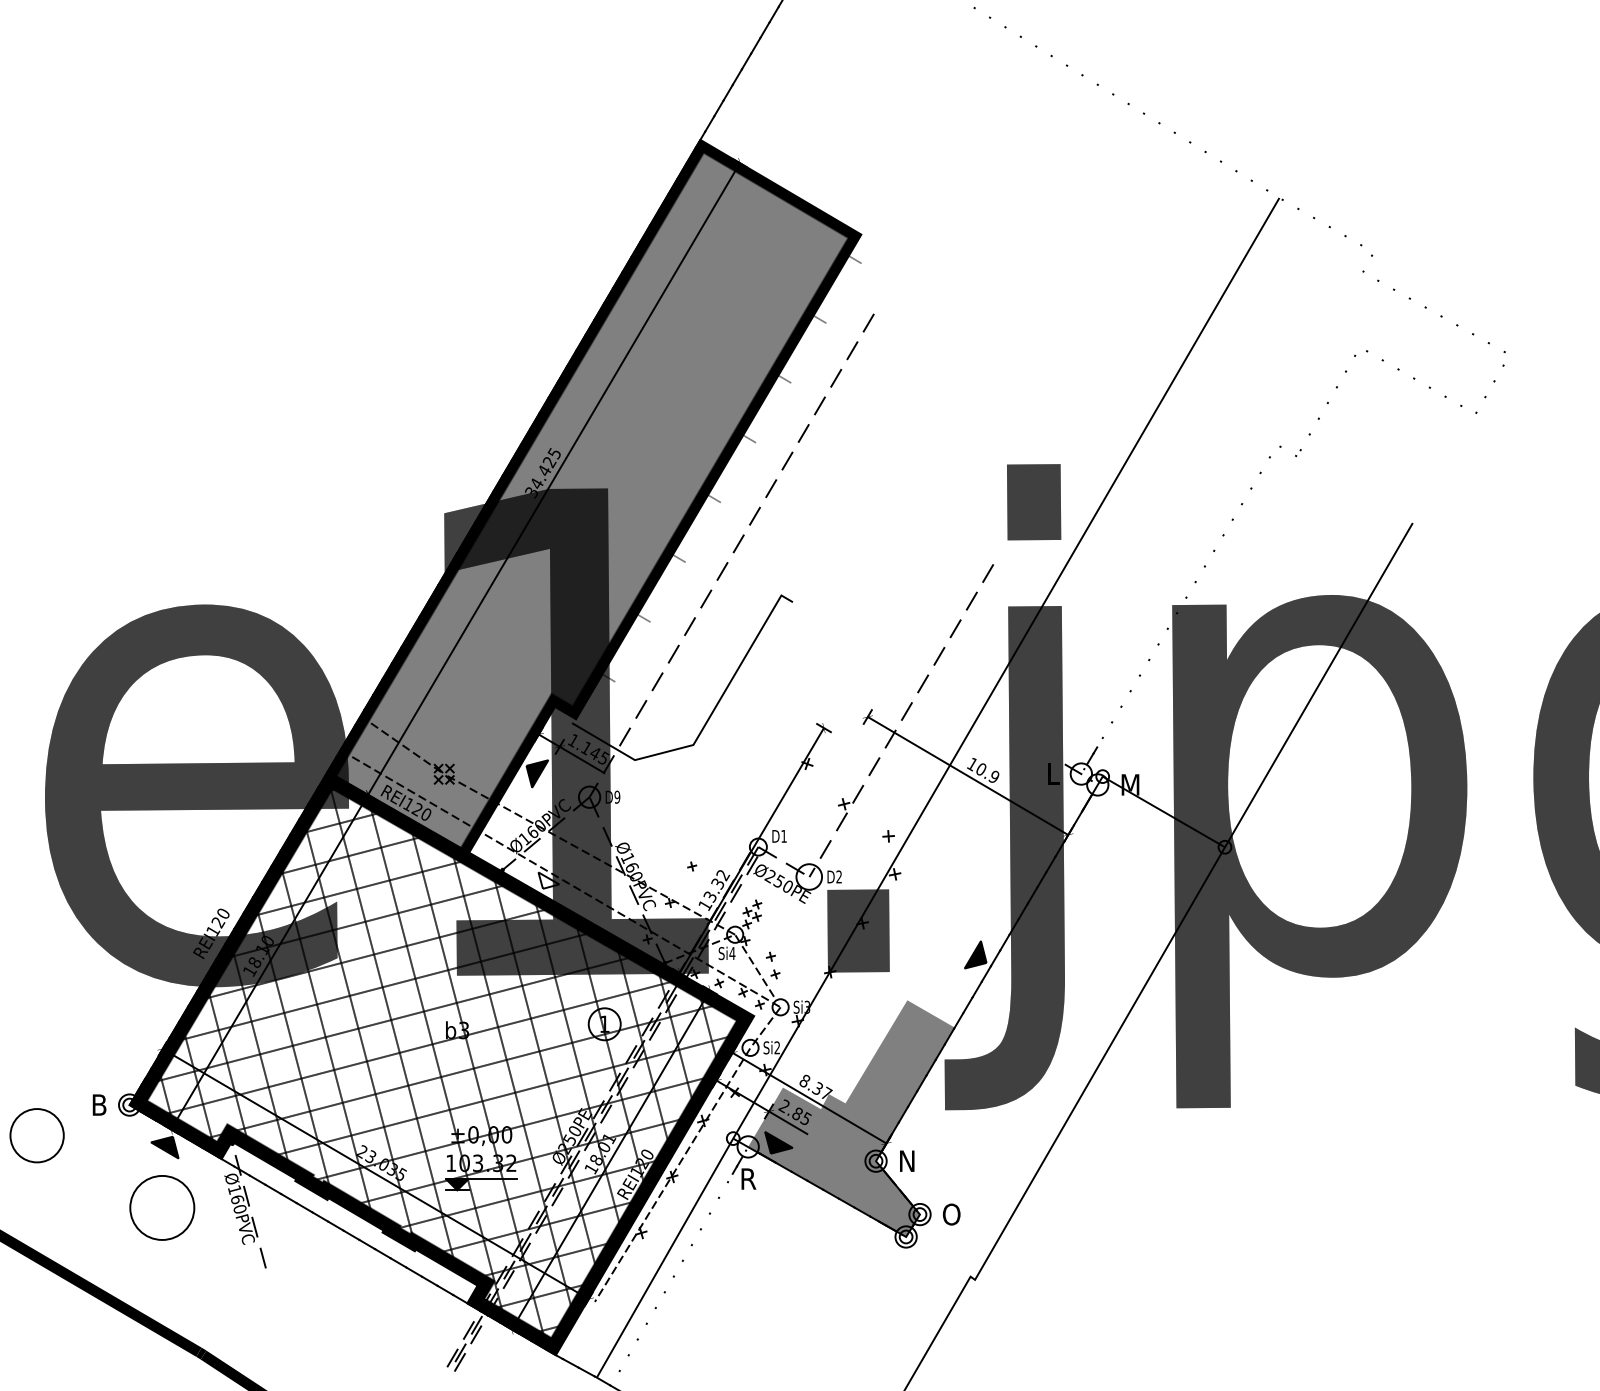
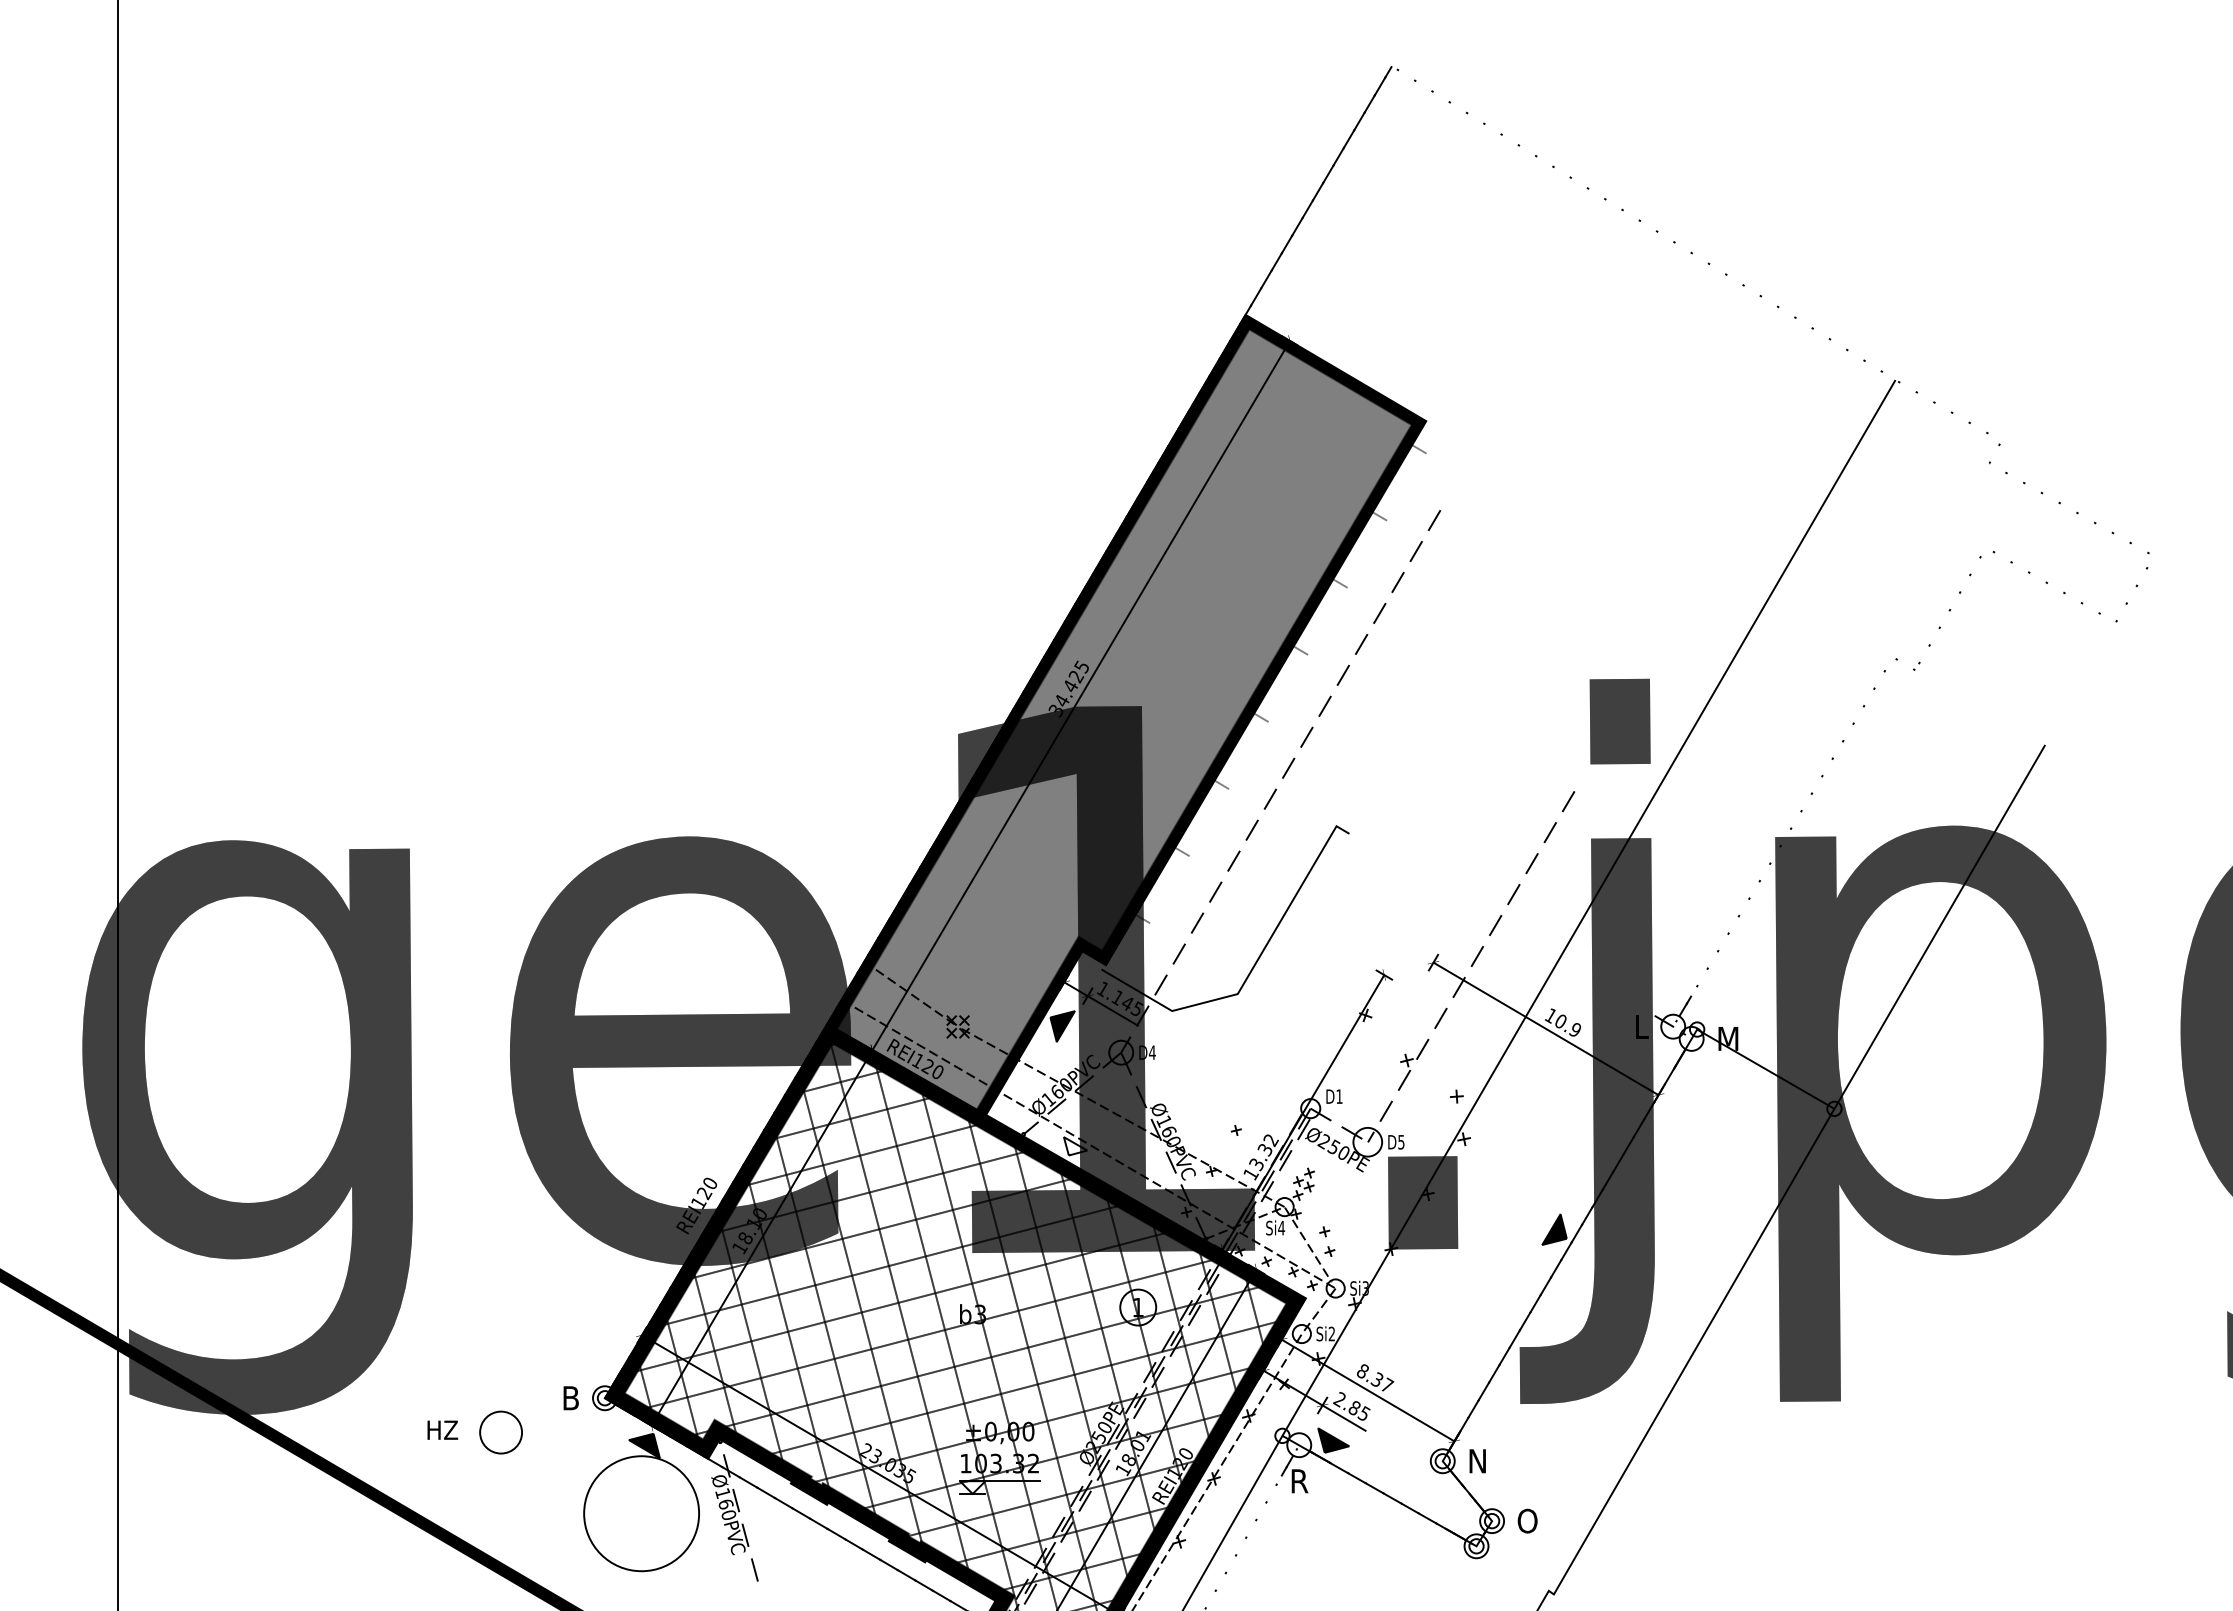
text: (616, 797) -> (1151, 1052), D9 -> D4
text: (839, 876) -> (1401, 1141), D2 -> D5
fill: (851, 1118) -> (1415, 1413), removed
circle: (36, 1135) -> (500, 1432), size x0.7
fill: (457, 1184) -> (972, 1487), removed
circle: (162, 1207) -> (641, 1513), size x1.6

